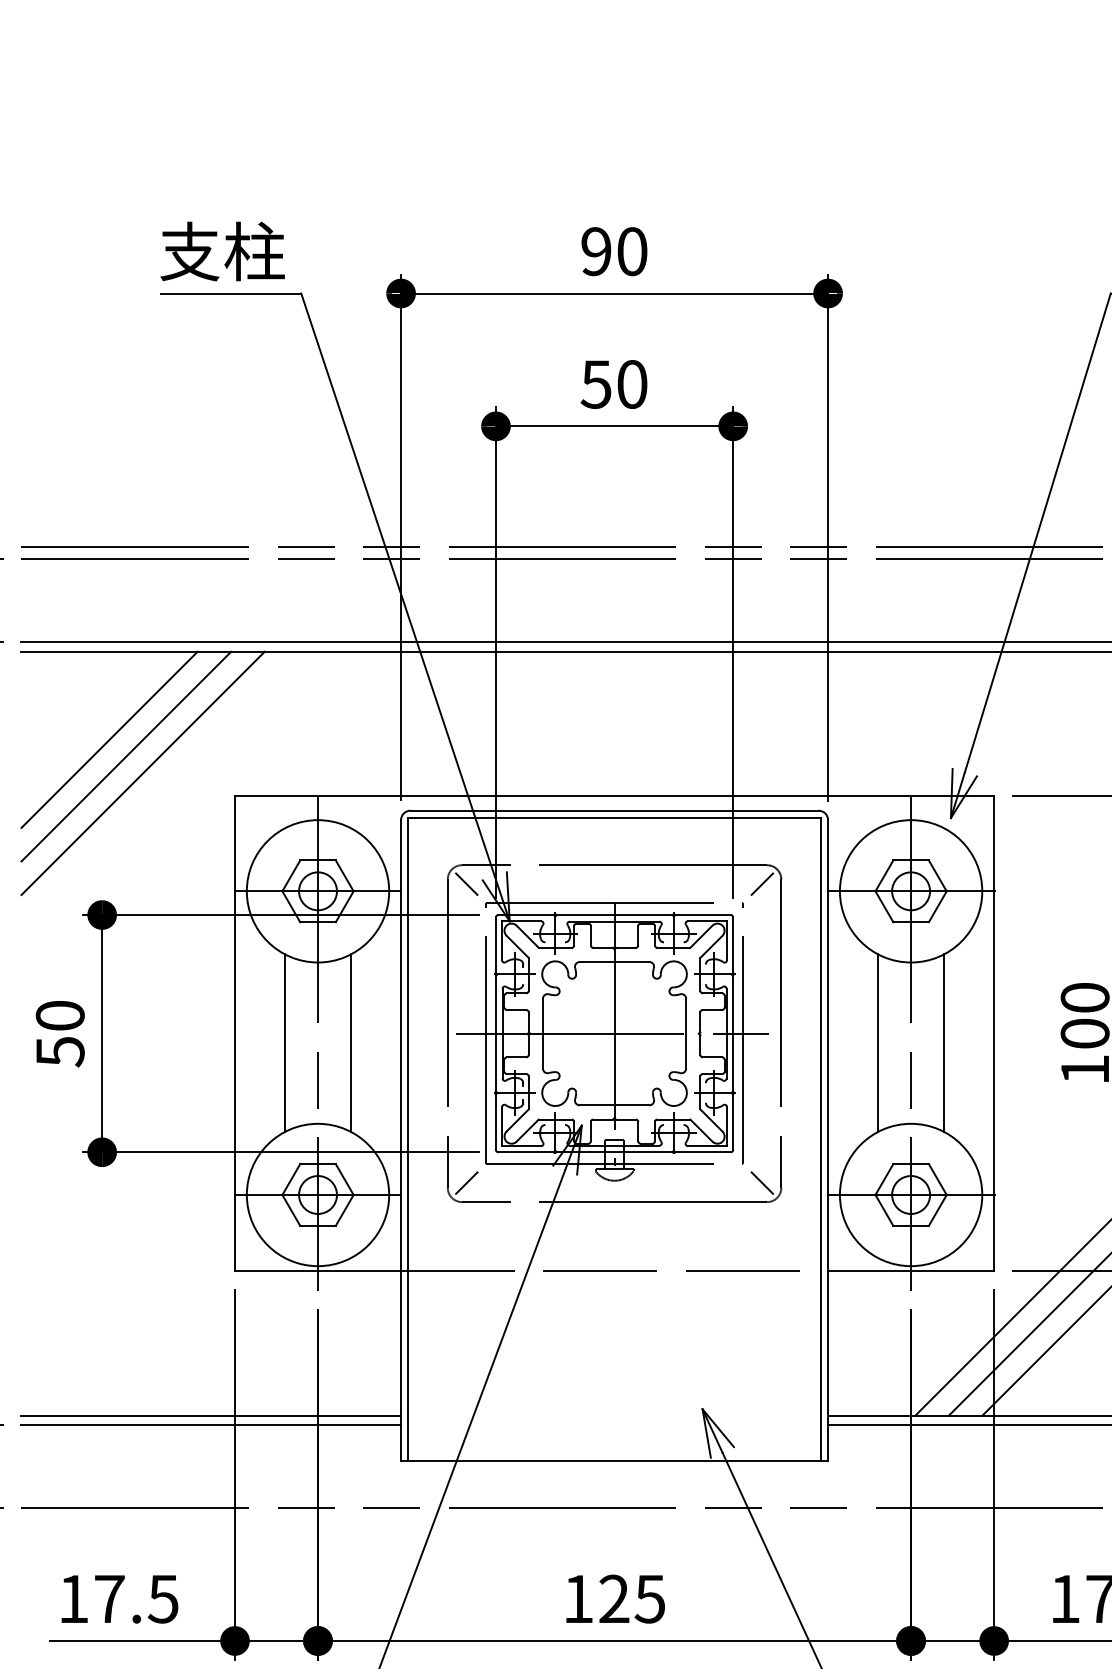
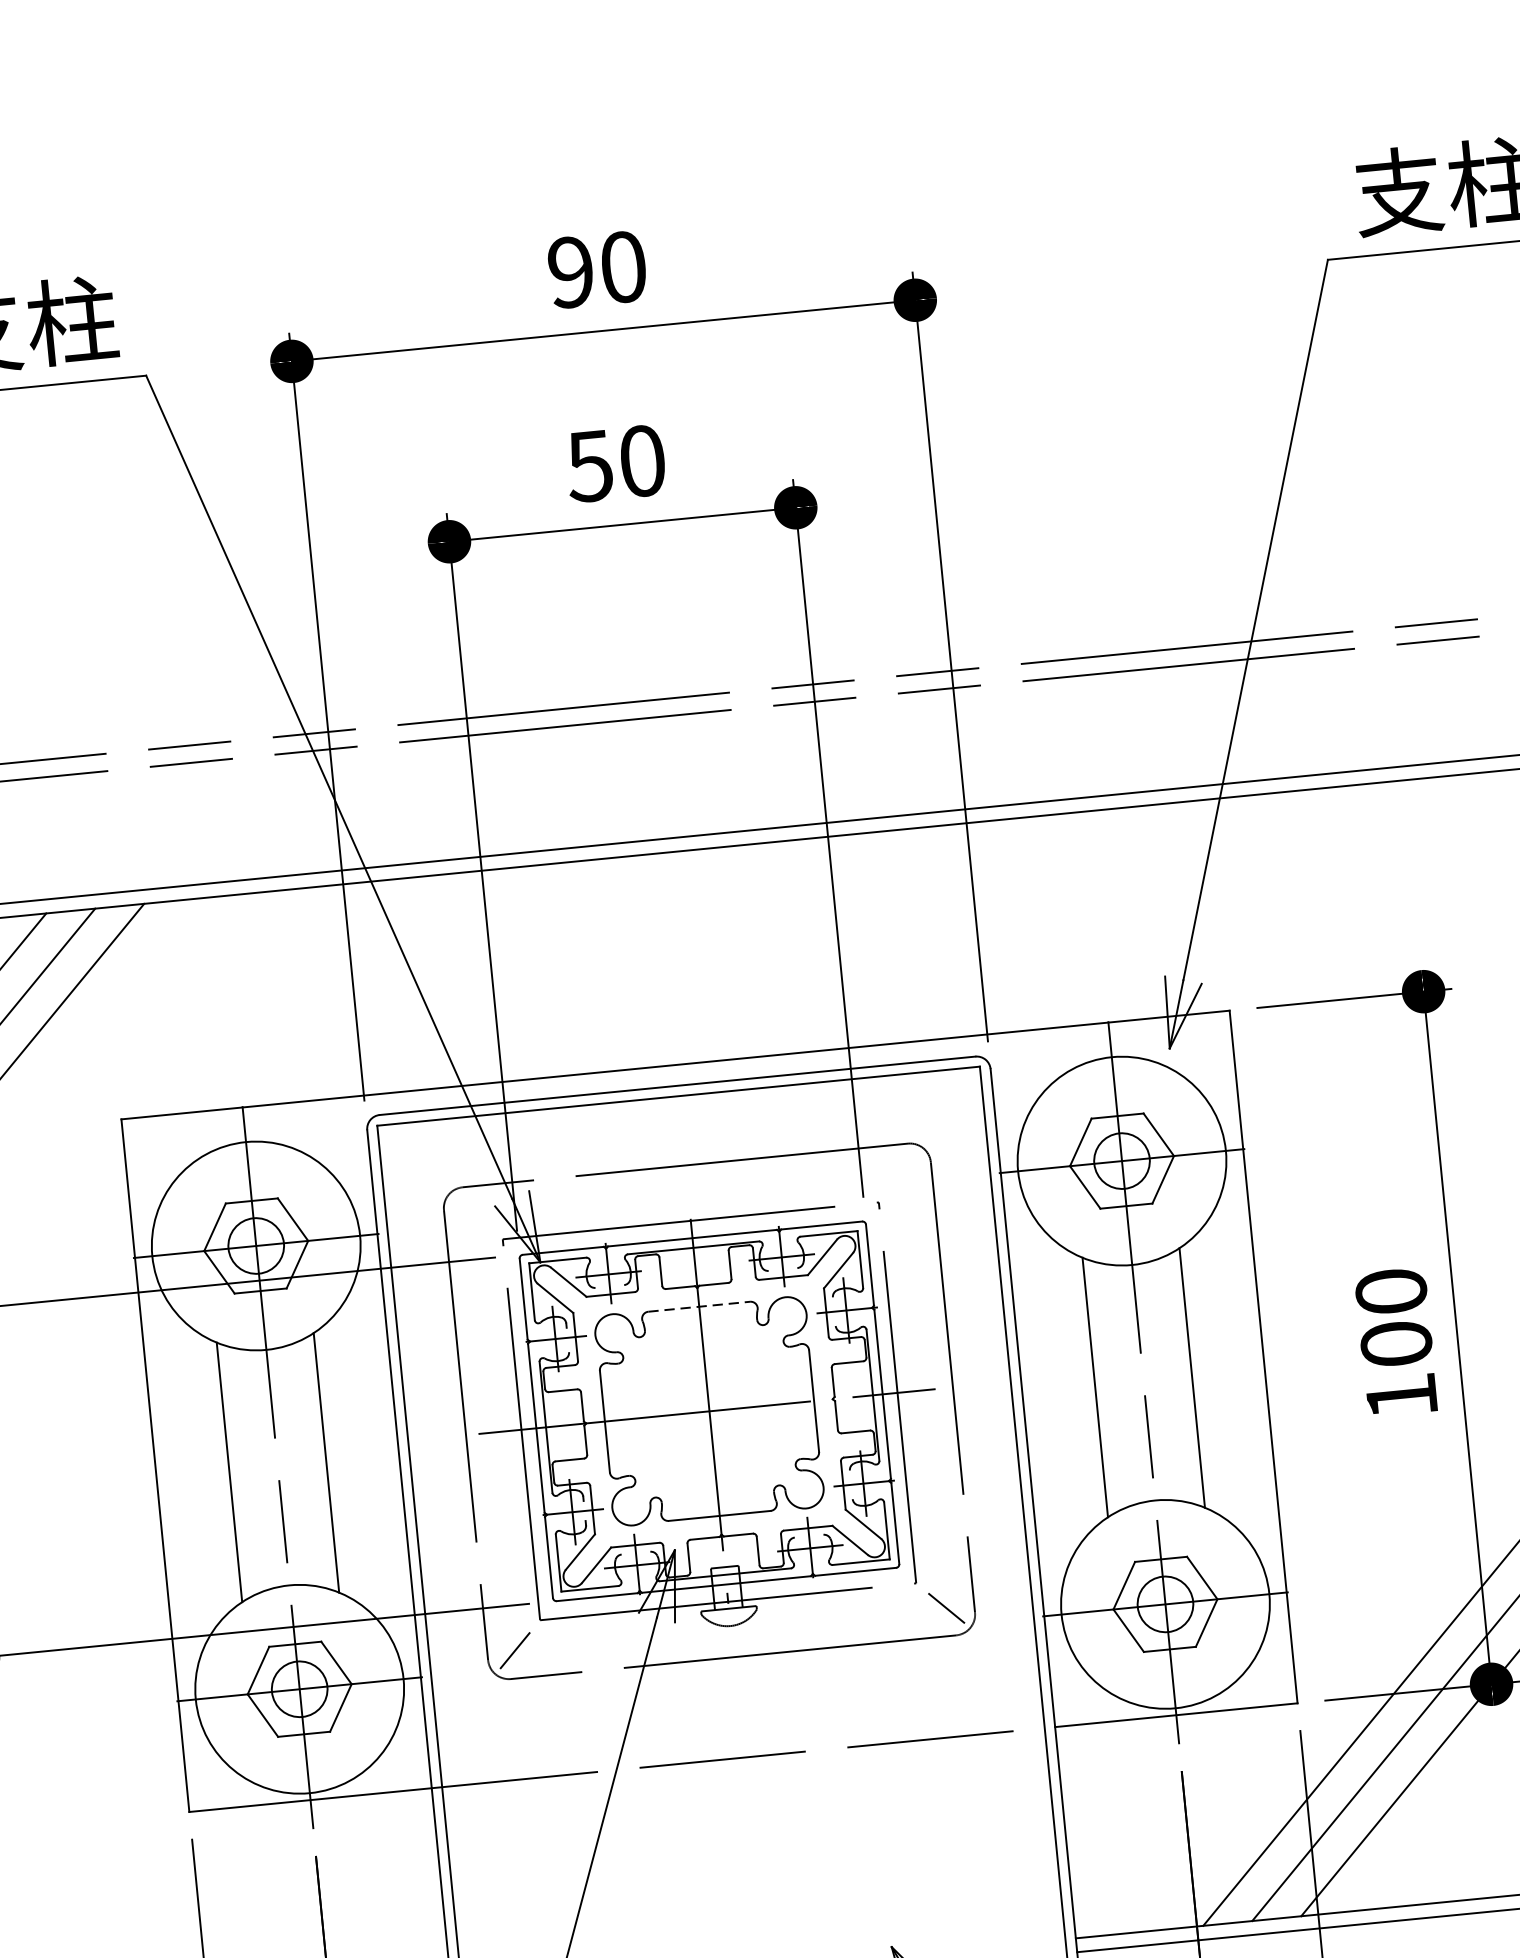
line: (466, 883) -> (471, 1213), removed
line: (761, 883) -> (902, 1171), removed
line: (614, 962) -> (699, 1307), solid -> dashed

